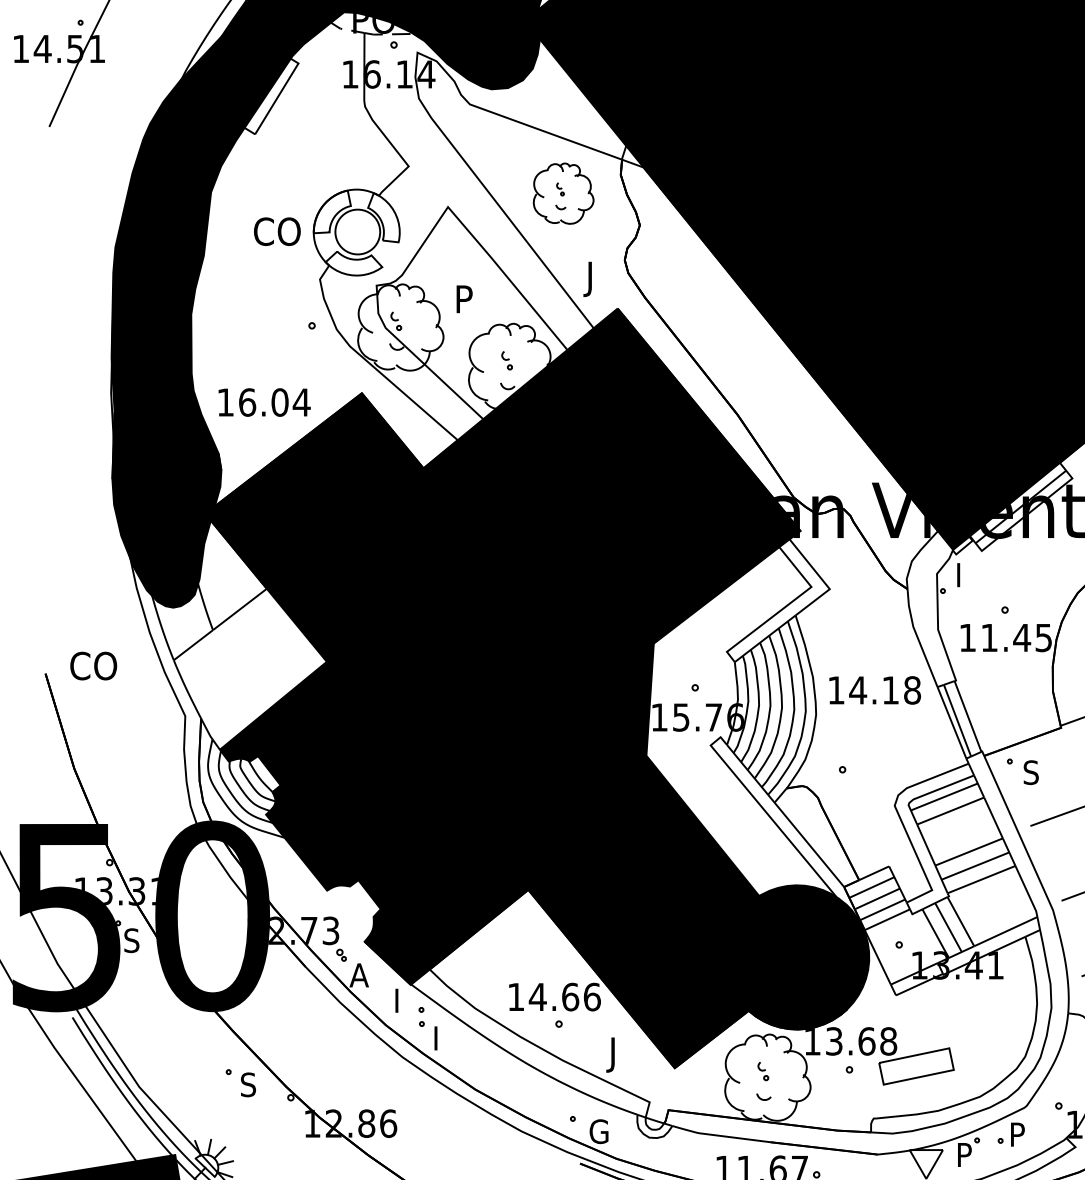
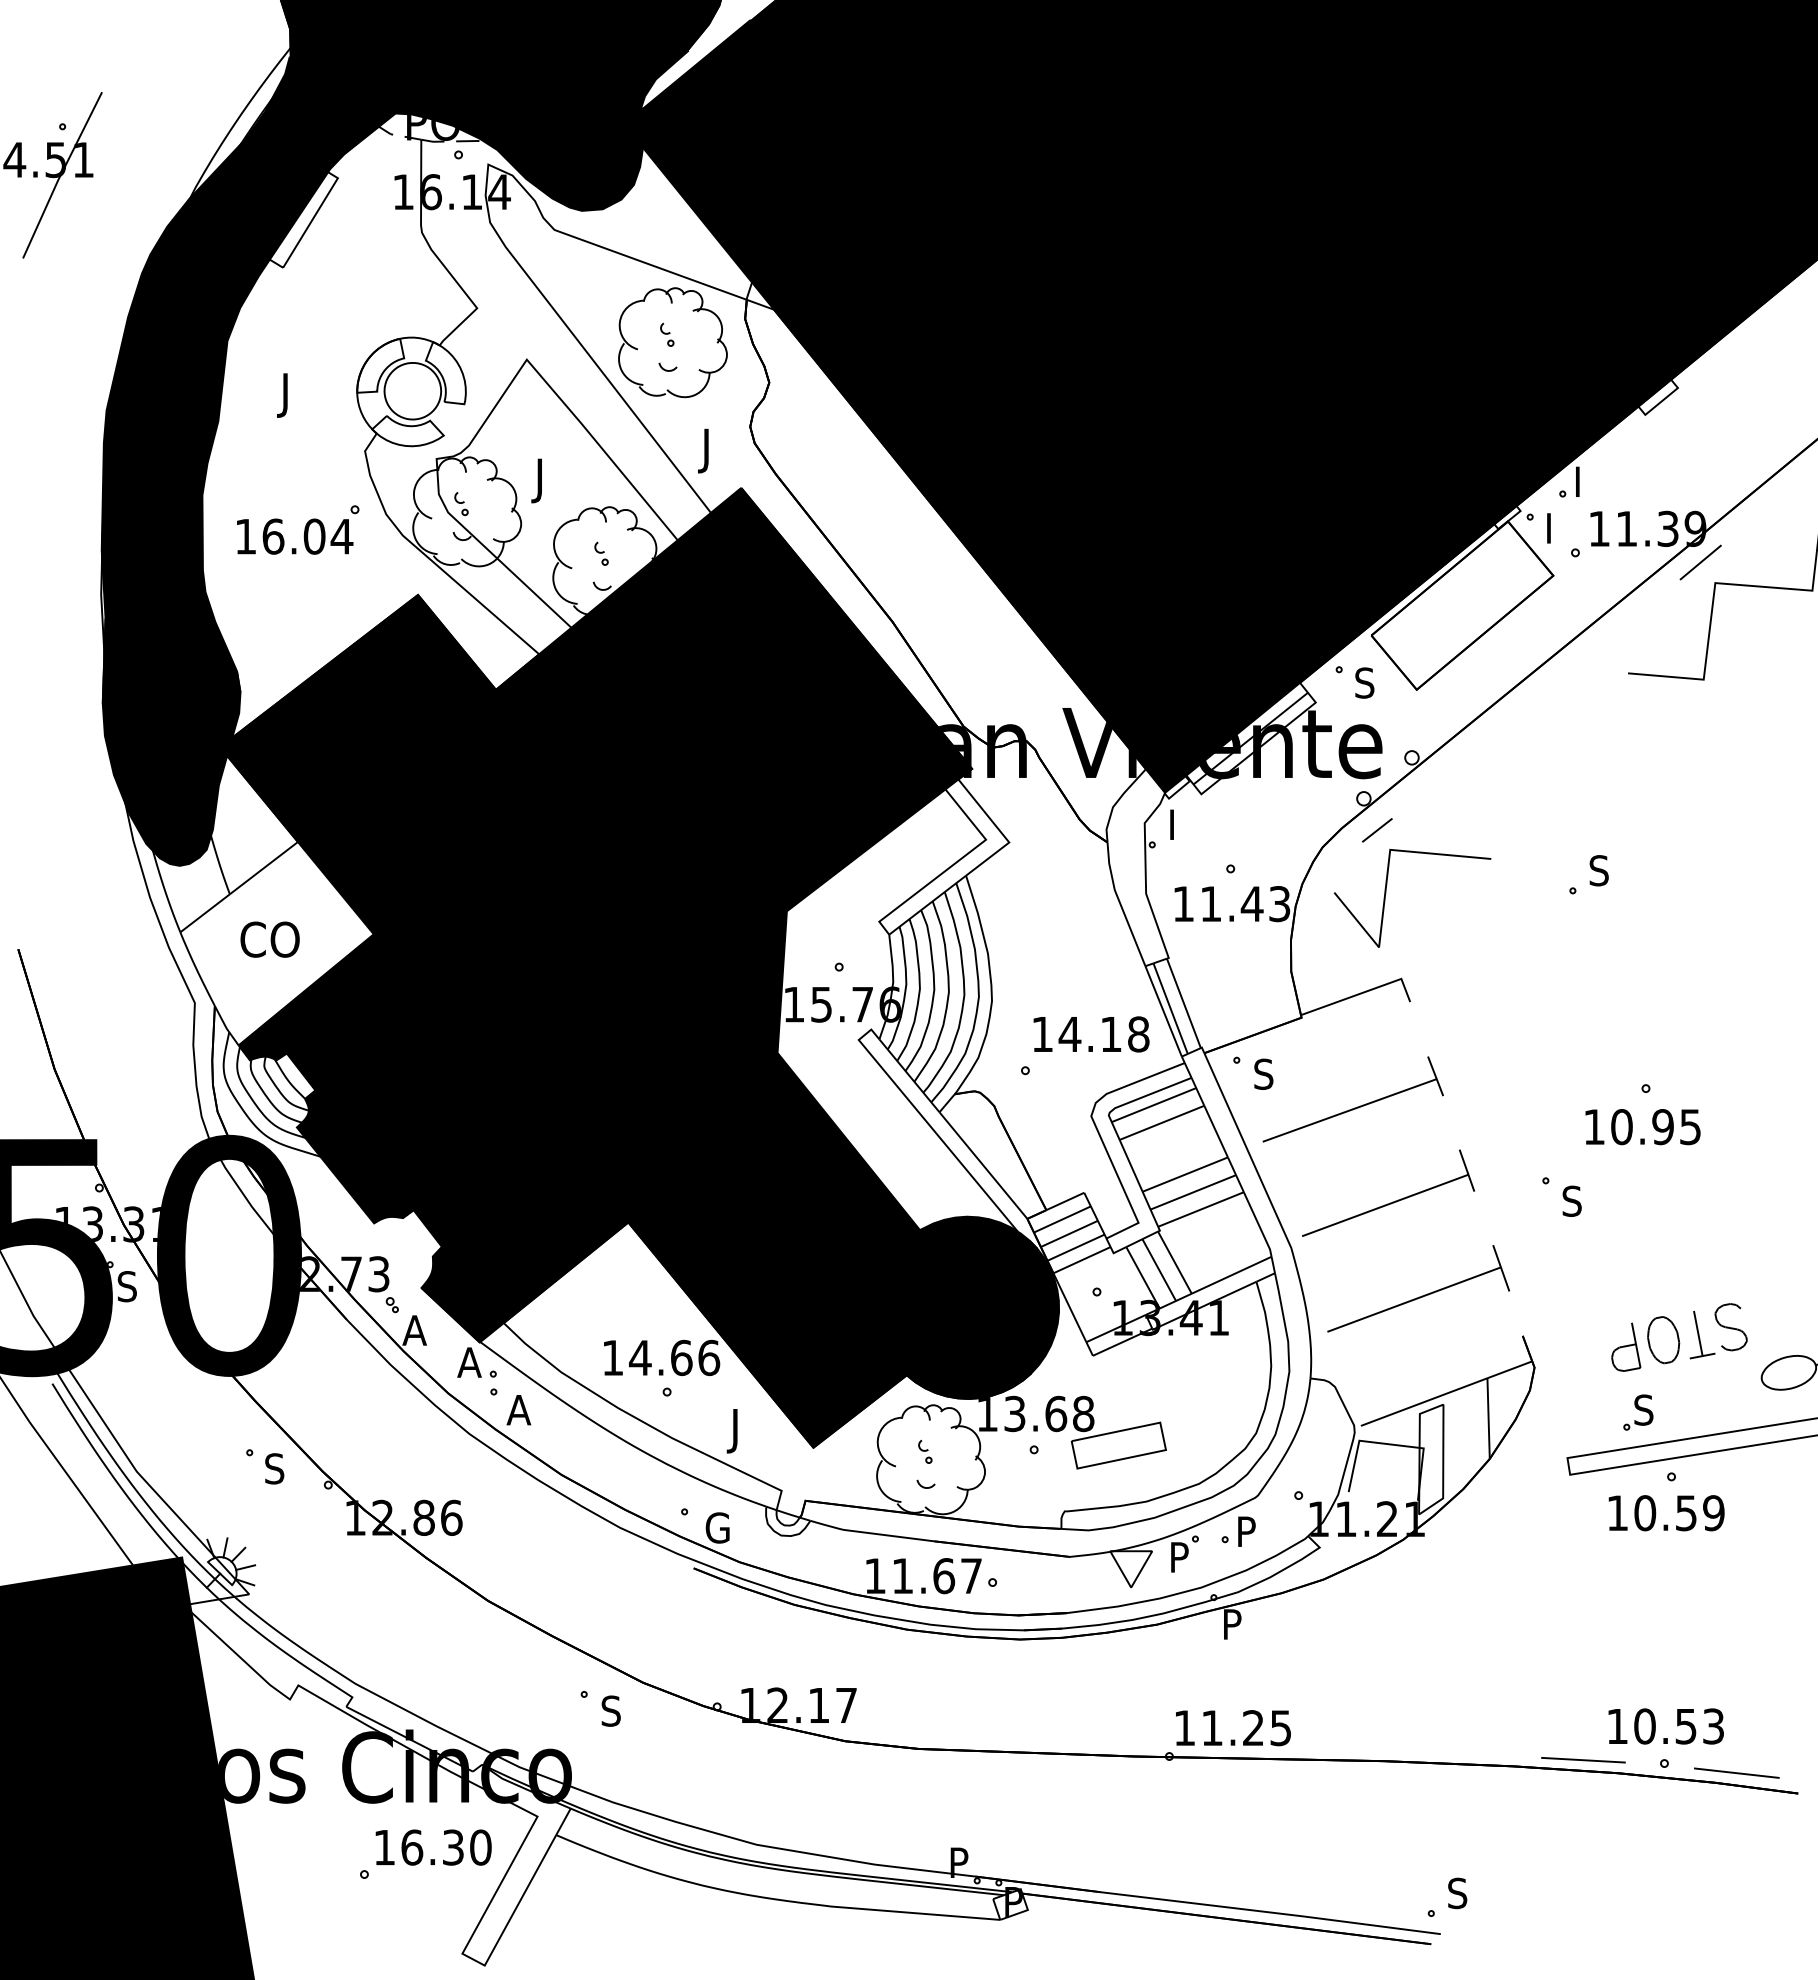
part: (563, 193) -> (672, 342), size x1.43
text: (275, 234) -> (308, 394), CO -> J
text: (461, 302) -> (544, 480), P -> J
text: (264, 402) -> (295, 536), moved
text: (1044, 637) -> (1280, 903), 11.45 -> 11.43
text: (93, 665) -> (269, 939), moved
text: (875, 690) -> (1091, 1034), moved
text: (402, 1000) -> (469, 1362), I -> A
text: (441, 1038) -> (518, 1410), I -> A

